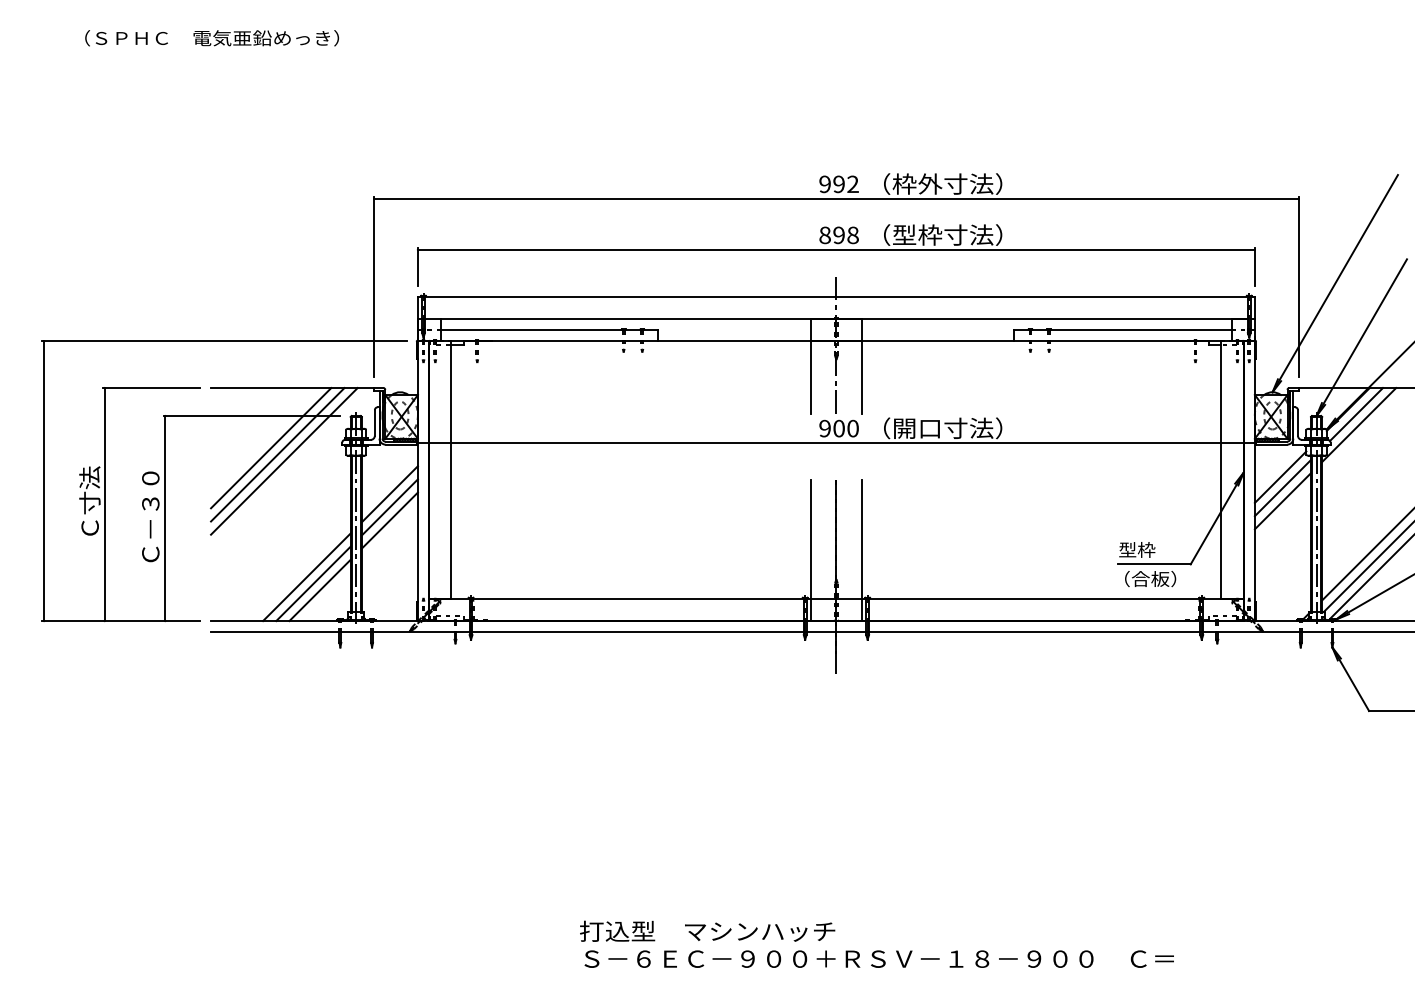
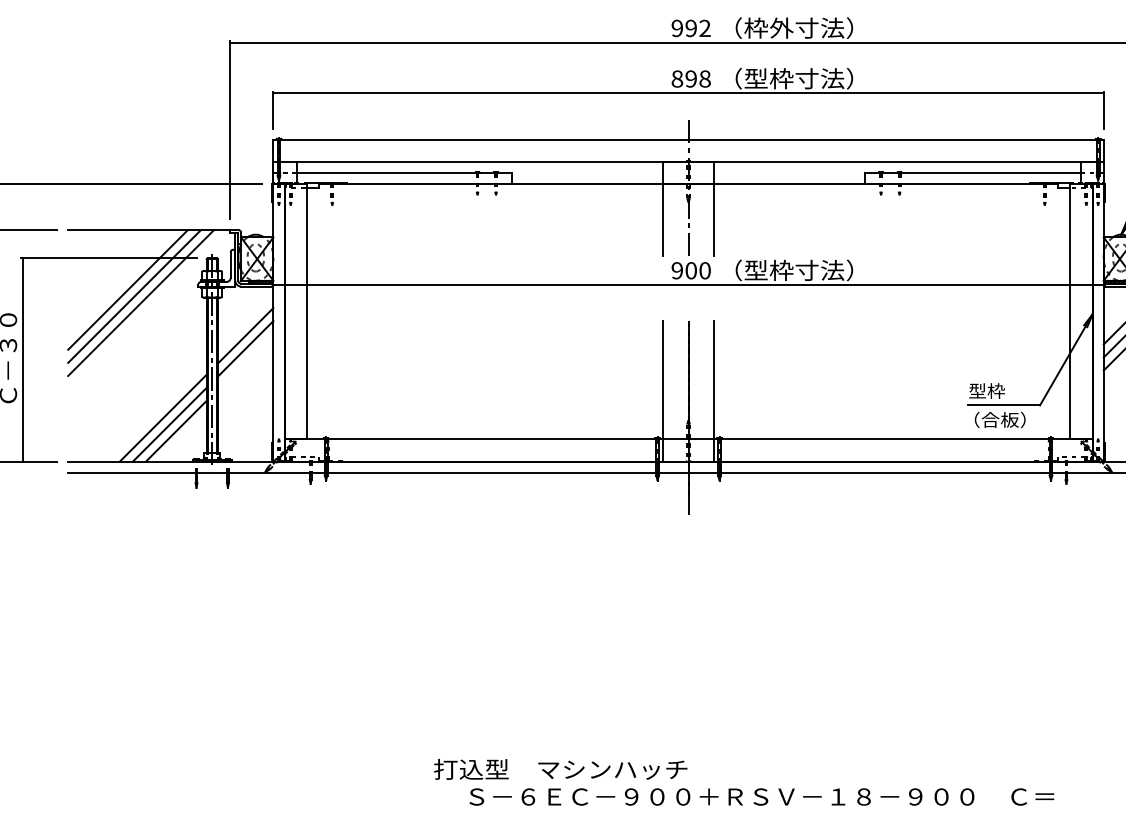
text: (917, 427) -> (769, 269), （開口寸法） -> （型枠寸法）
line: (389, 520) -> (245, 361), removed
text: (878, 958) -> (761, 796), moved

